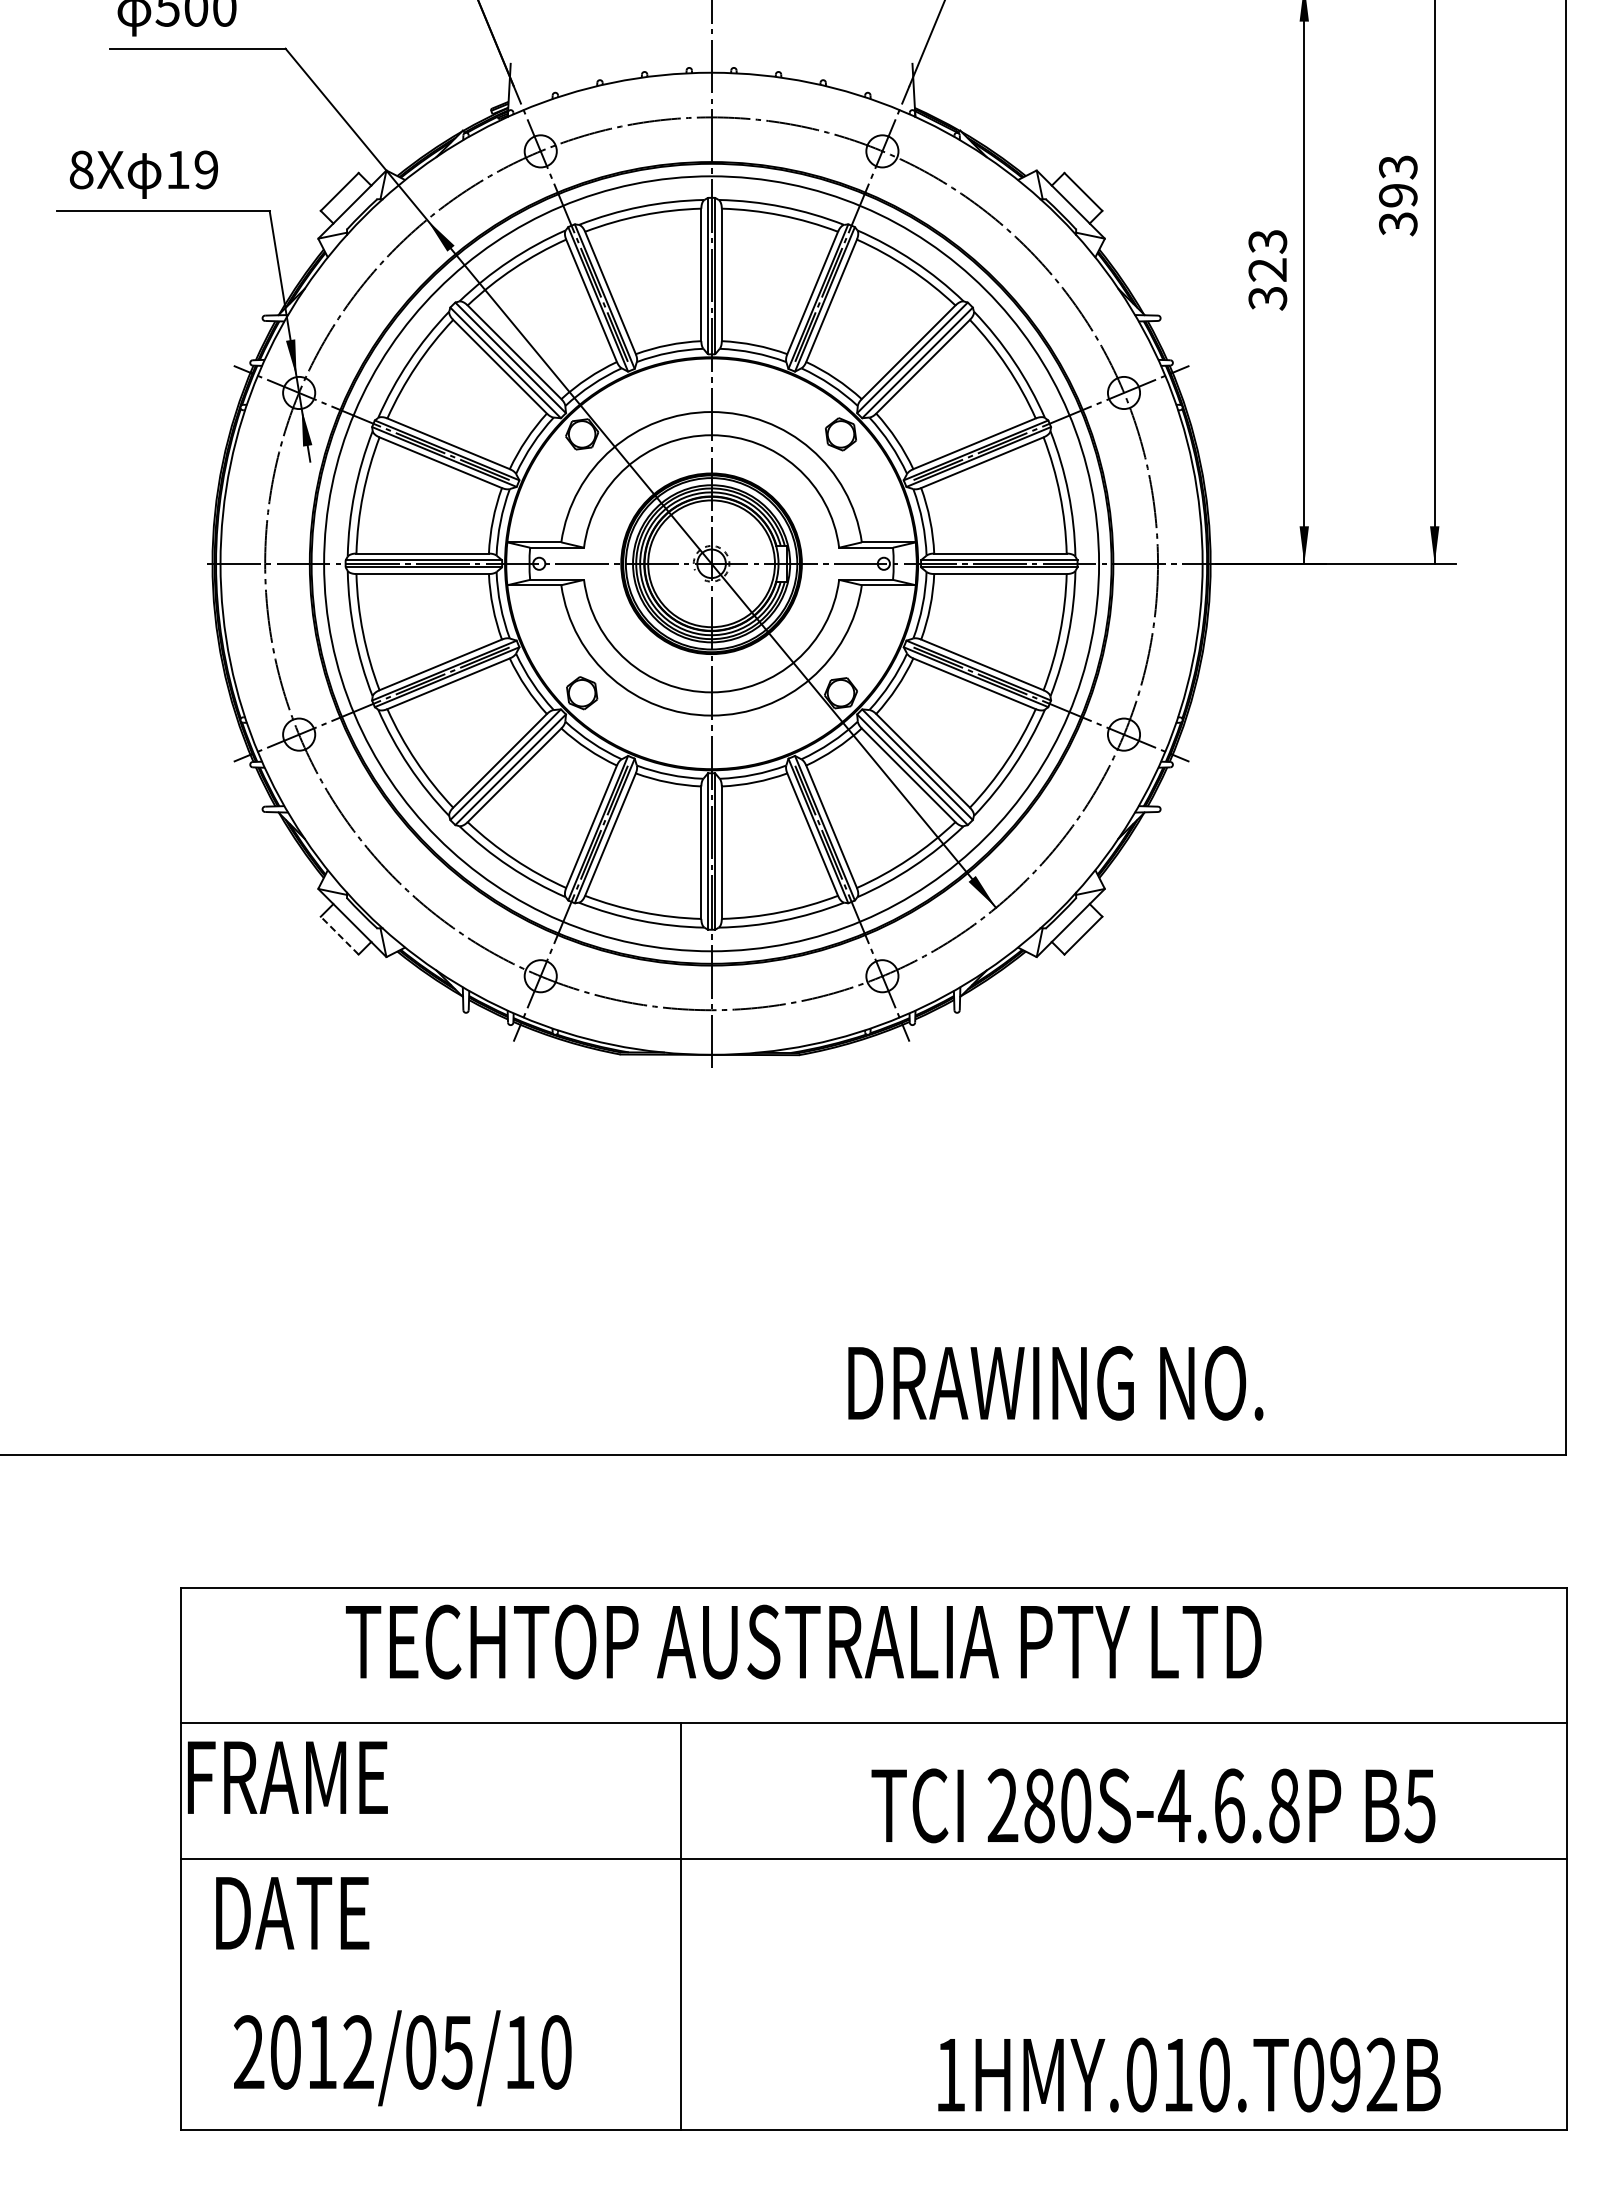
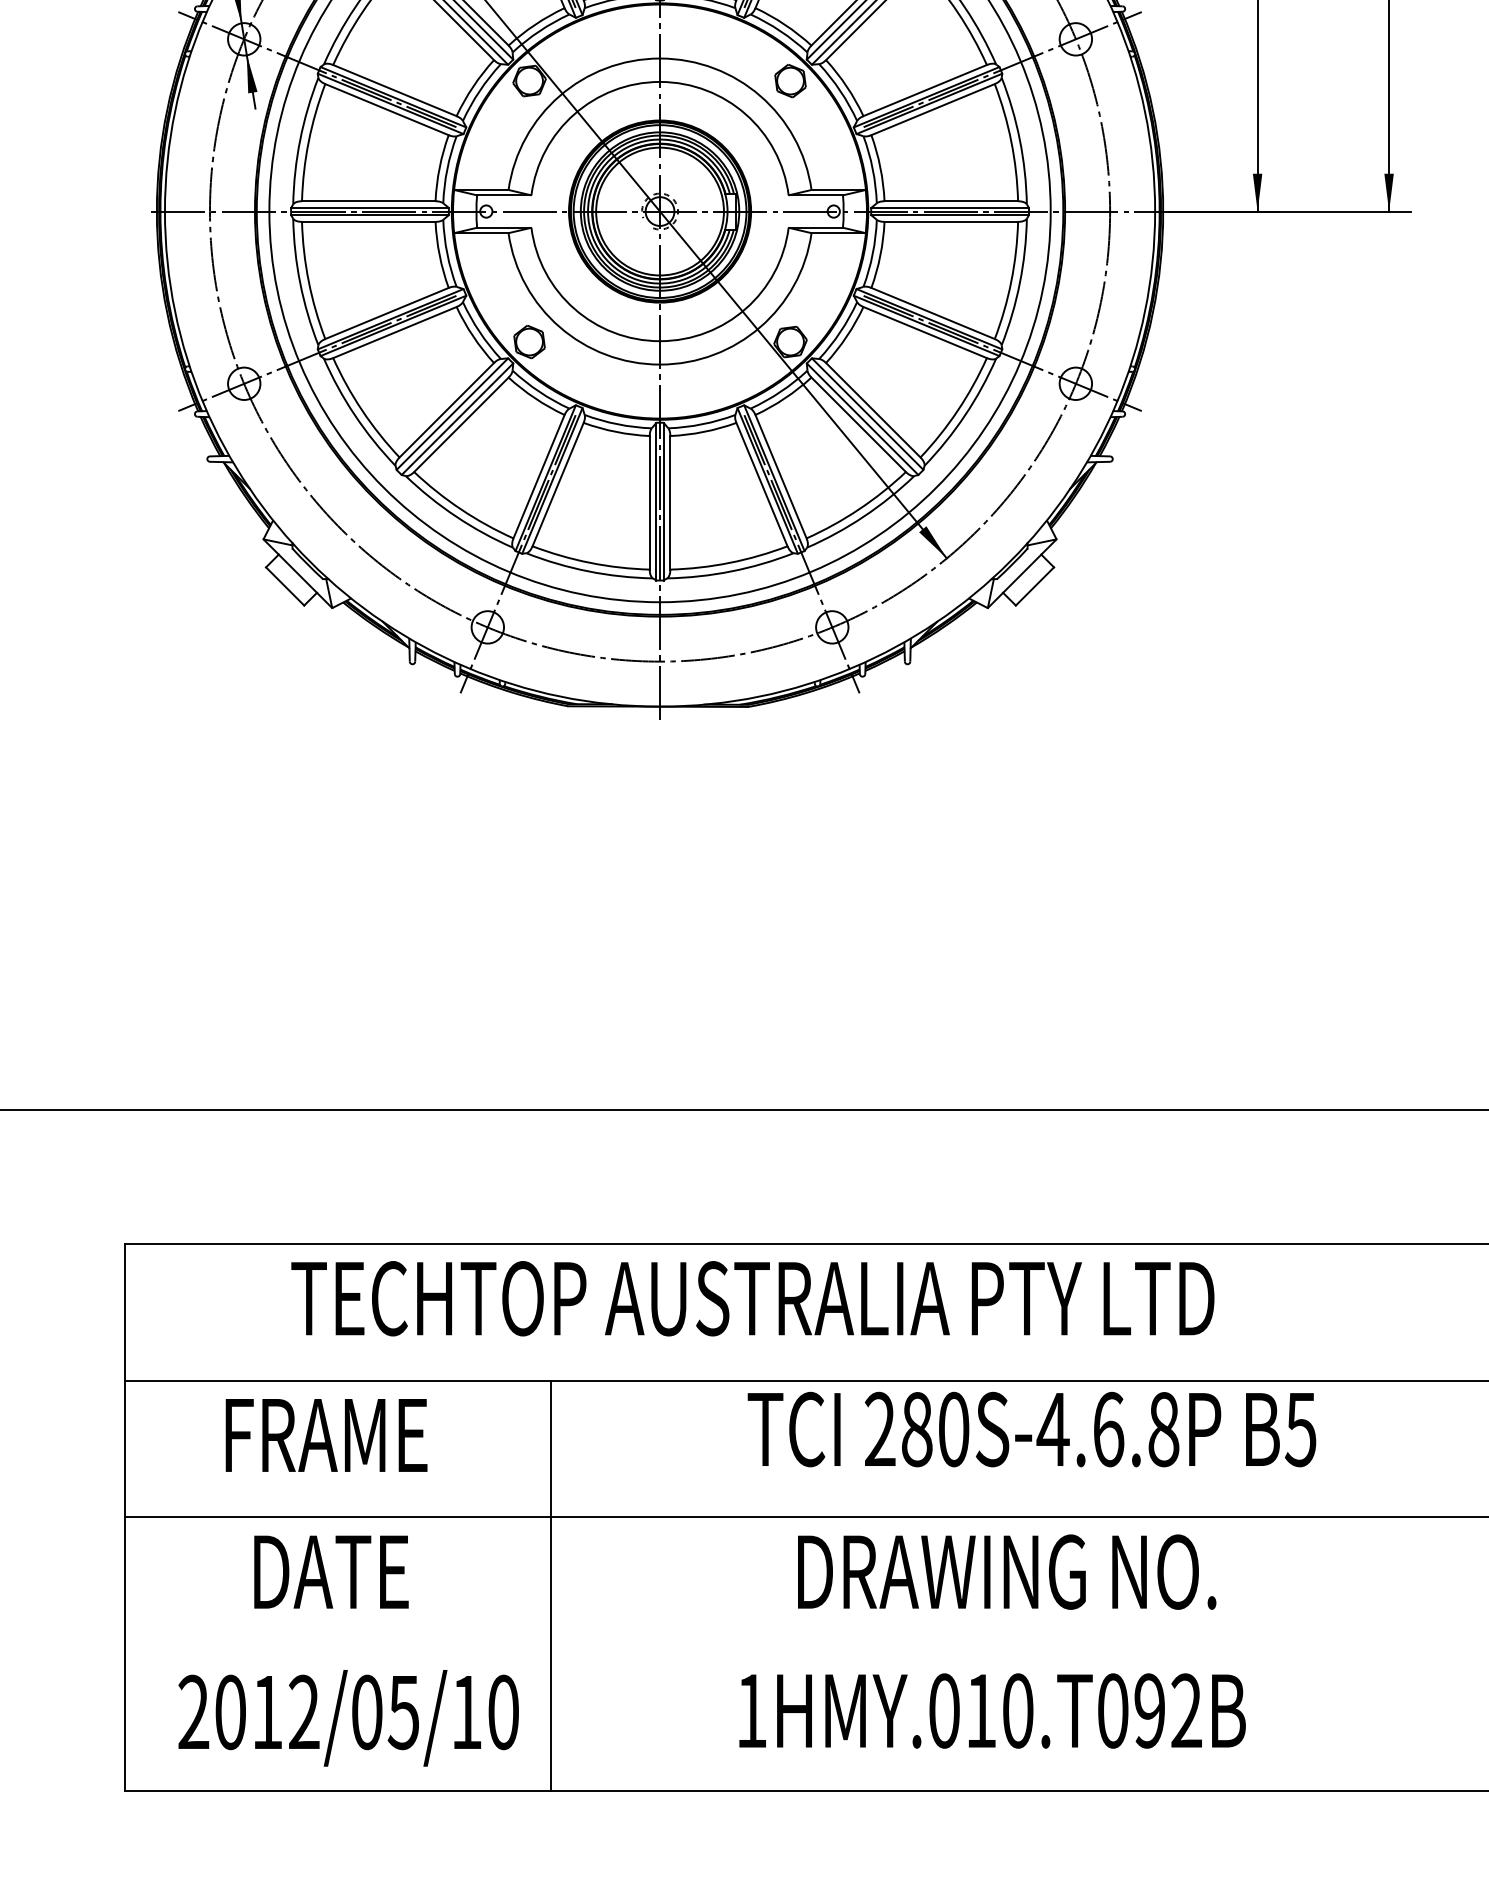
line: (339, 935) -> (284, 586), dashed -> solid
text: (1055, 1383) -> (1006, 1572), moved
text: (287, 1777) -> (326, 1435), moved
text: (1153, 1805) -> (1031, 1429), moved
text: (292, 1913) -> (331, 1572), moved
line: (681, 1926) -> (551, 1585), moved
text: (1189, 2074) -> (992, 1710), moved

